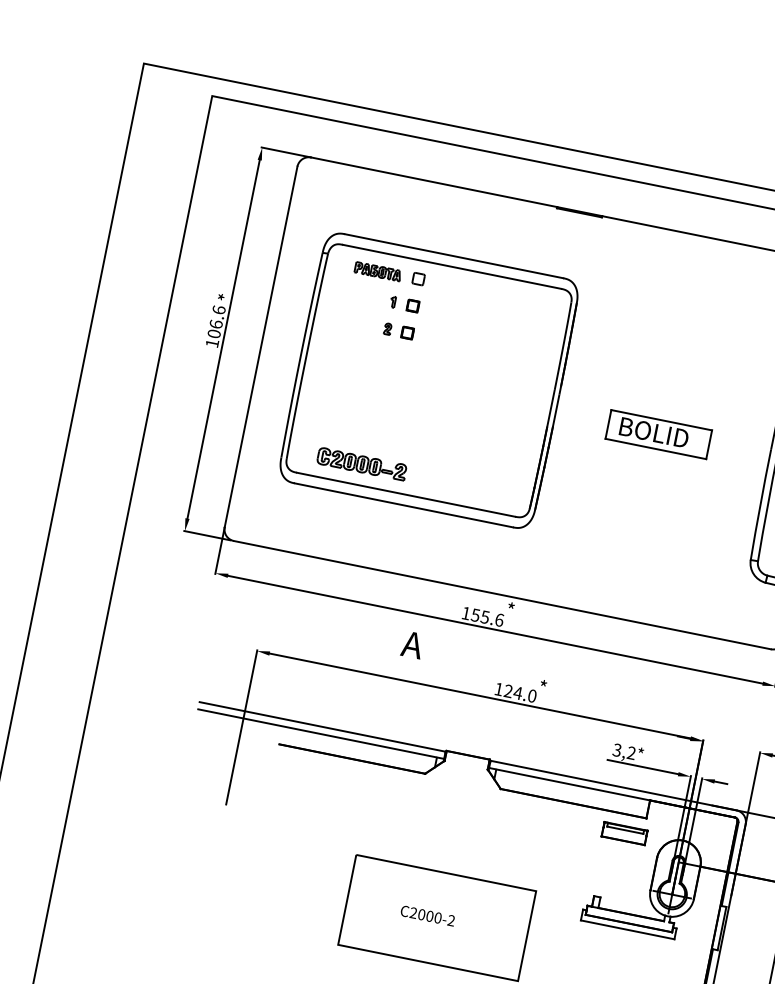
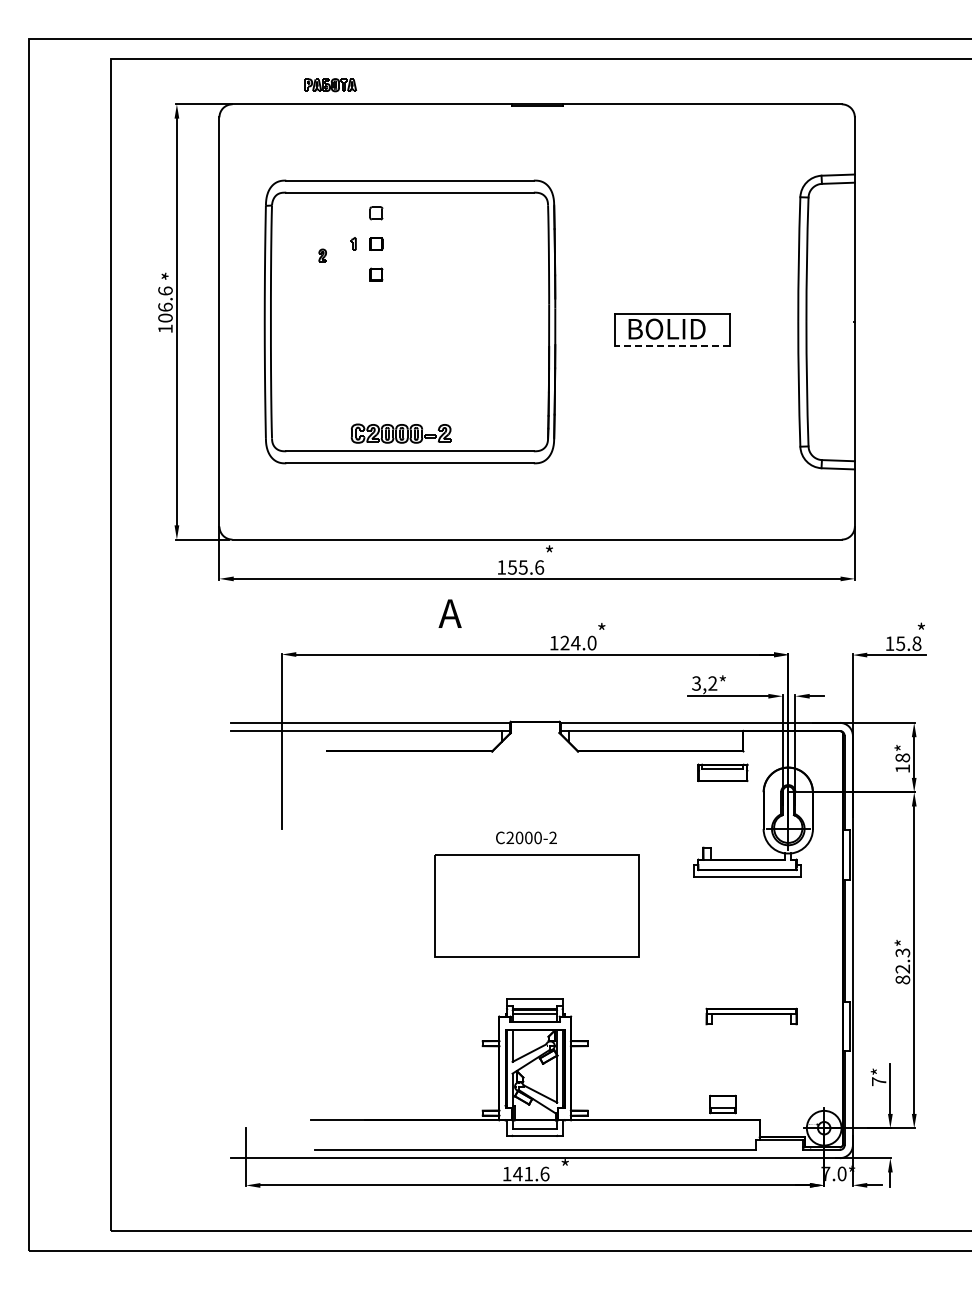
part: (378, 271) -> (330, 85), moved
part: (387, 328) -> (322, 255), moved
line: (655, 448) -> (671, 346), solid -> dashed
part: (361, 463) -> (400, 433), moved
text: (427, 915) -> (526, 837), moved

